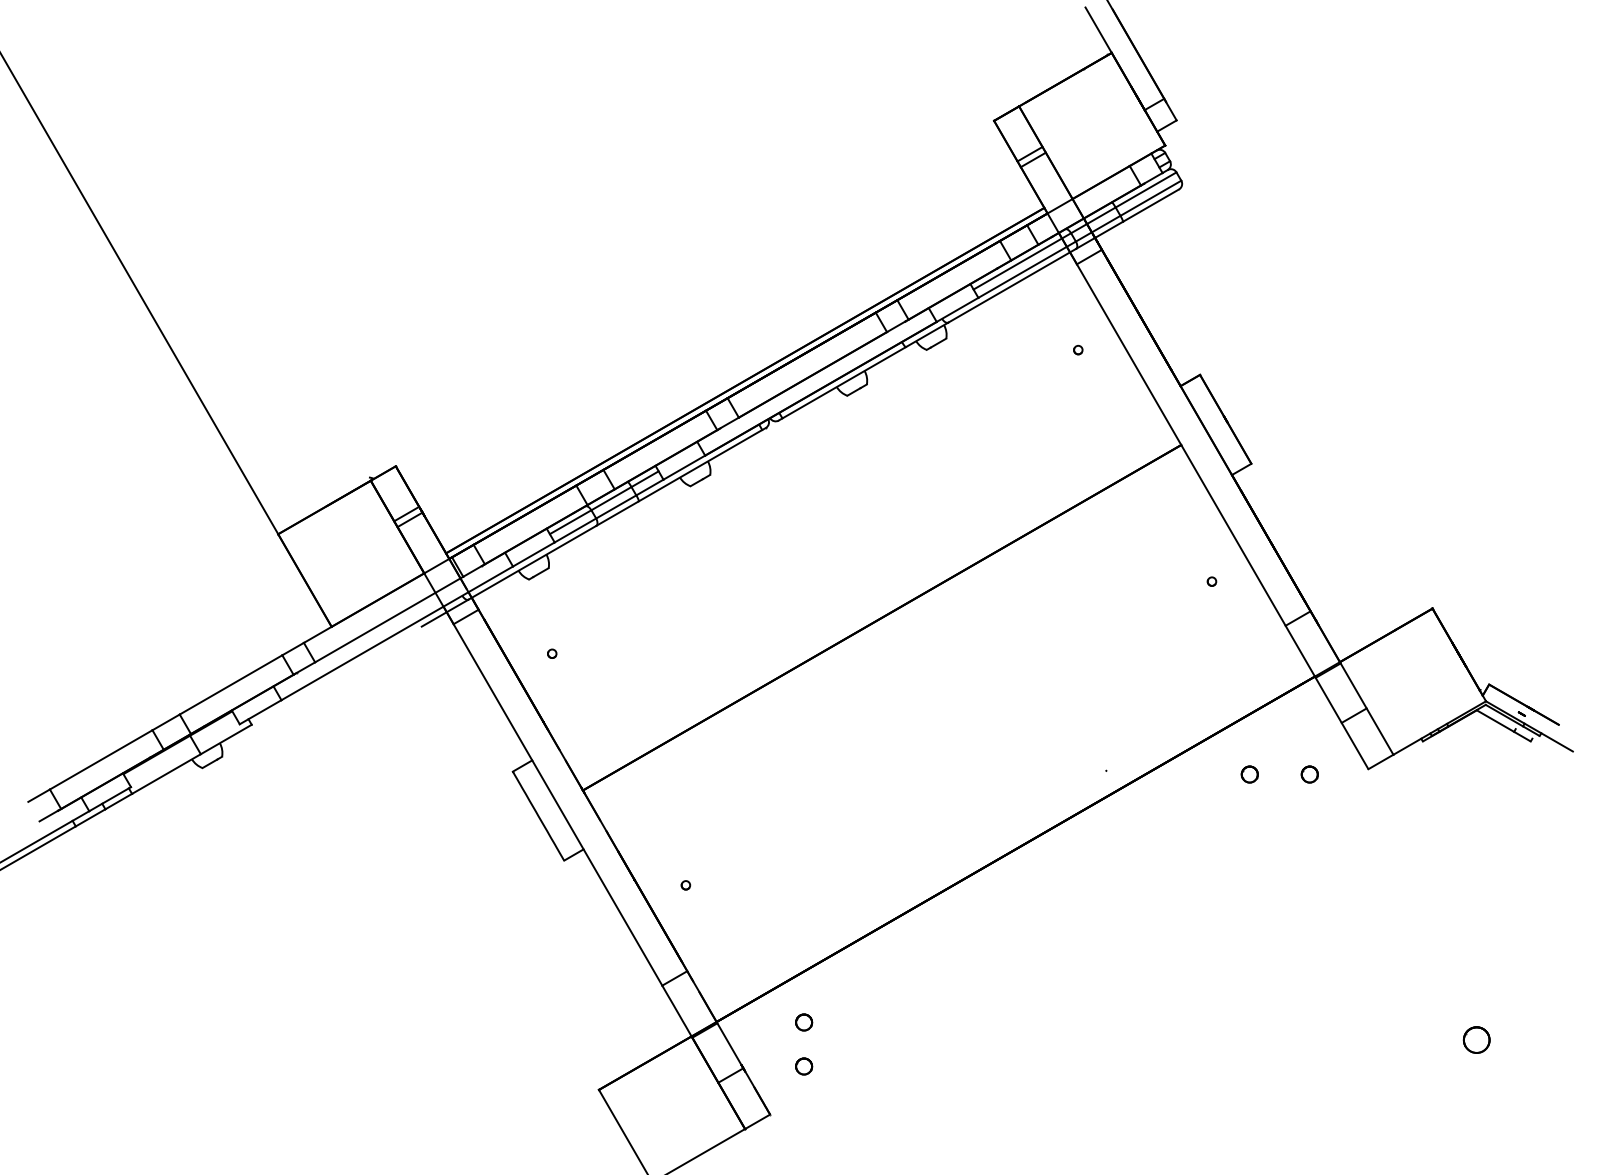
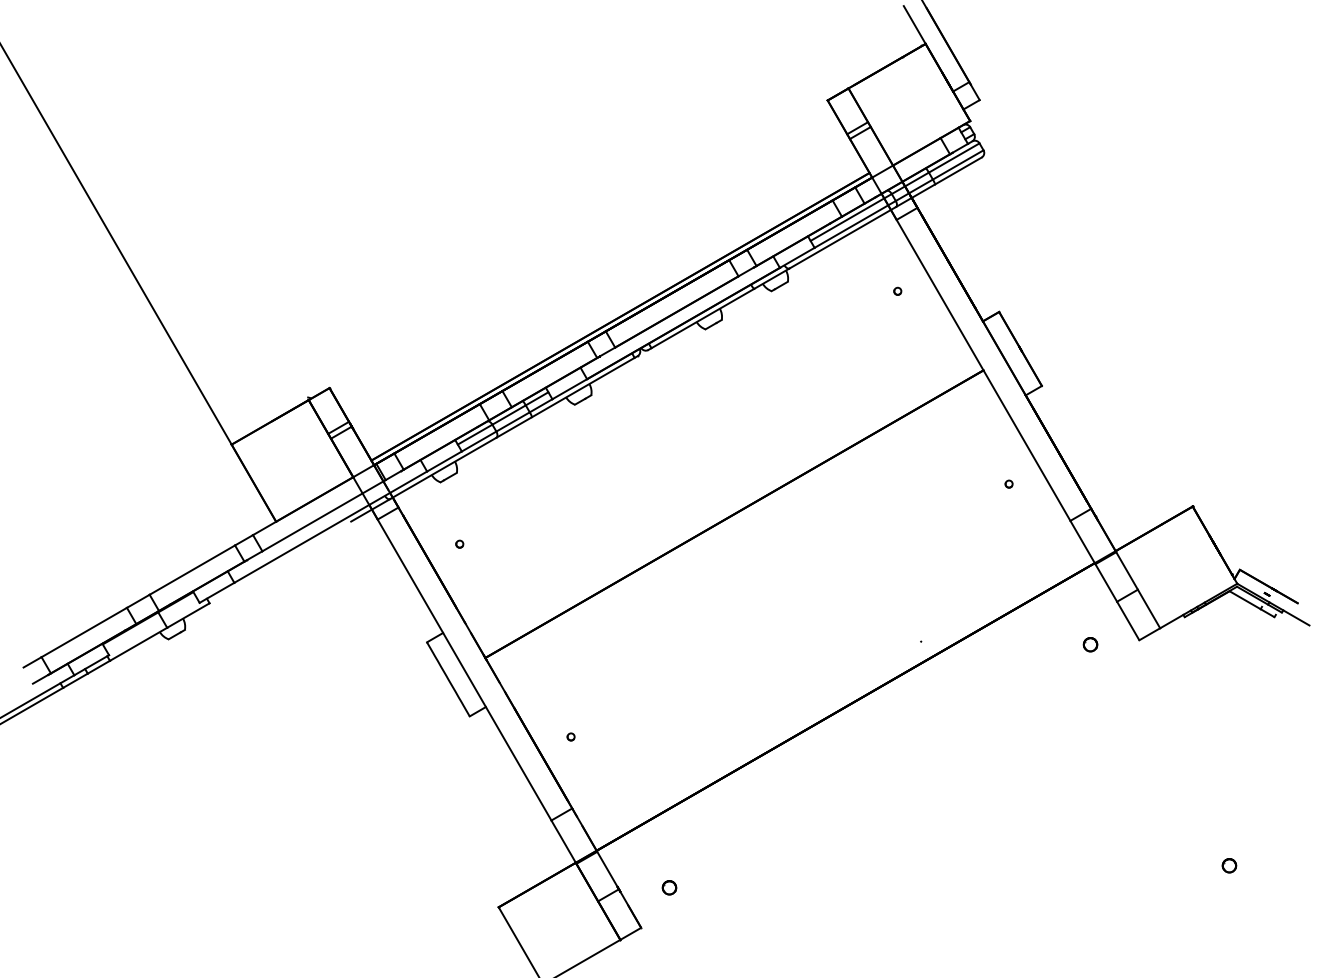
circle: (1249, 774) -> (1040, 644), removed
circle: (804, 1022) -> (669, 851), removed
circle: (1476, 1039) -> (1229, 865), size x0.62

